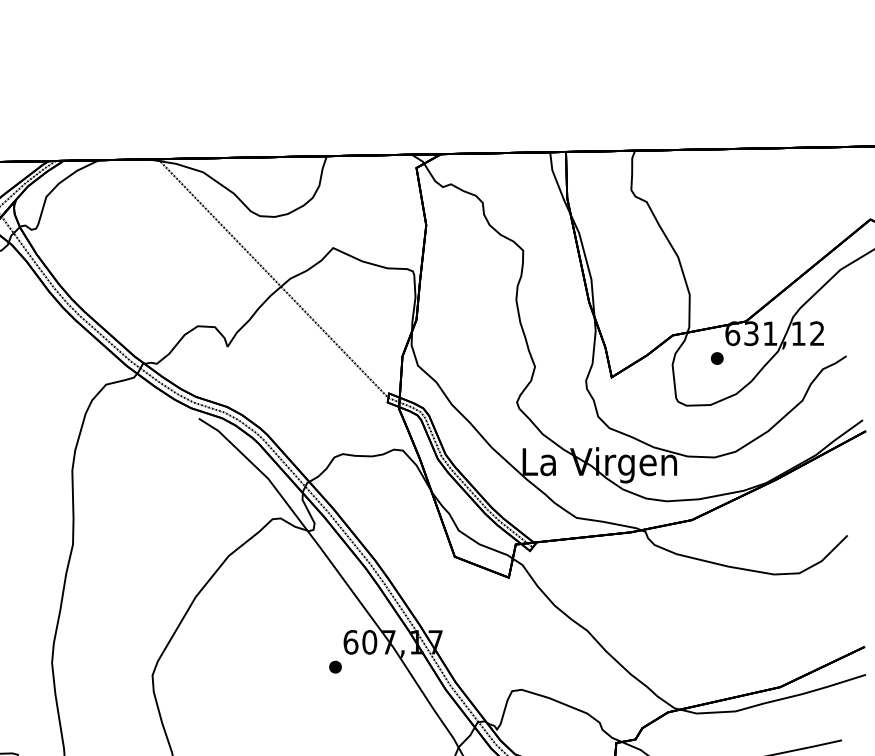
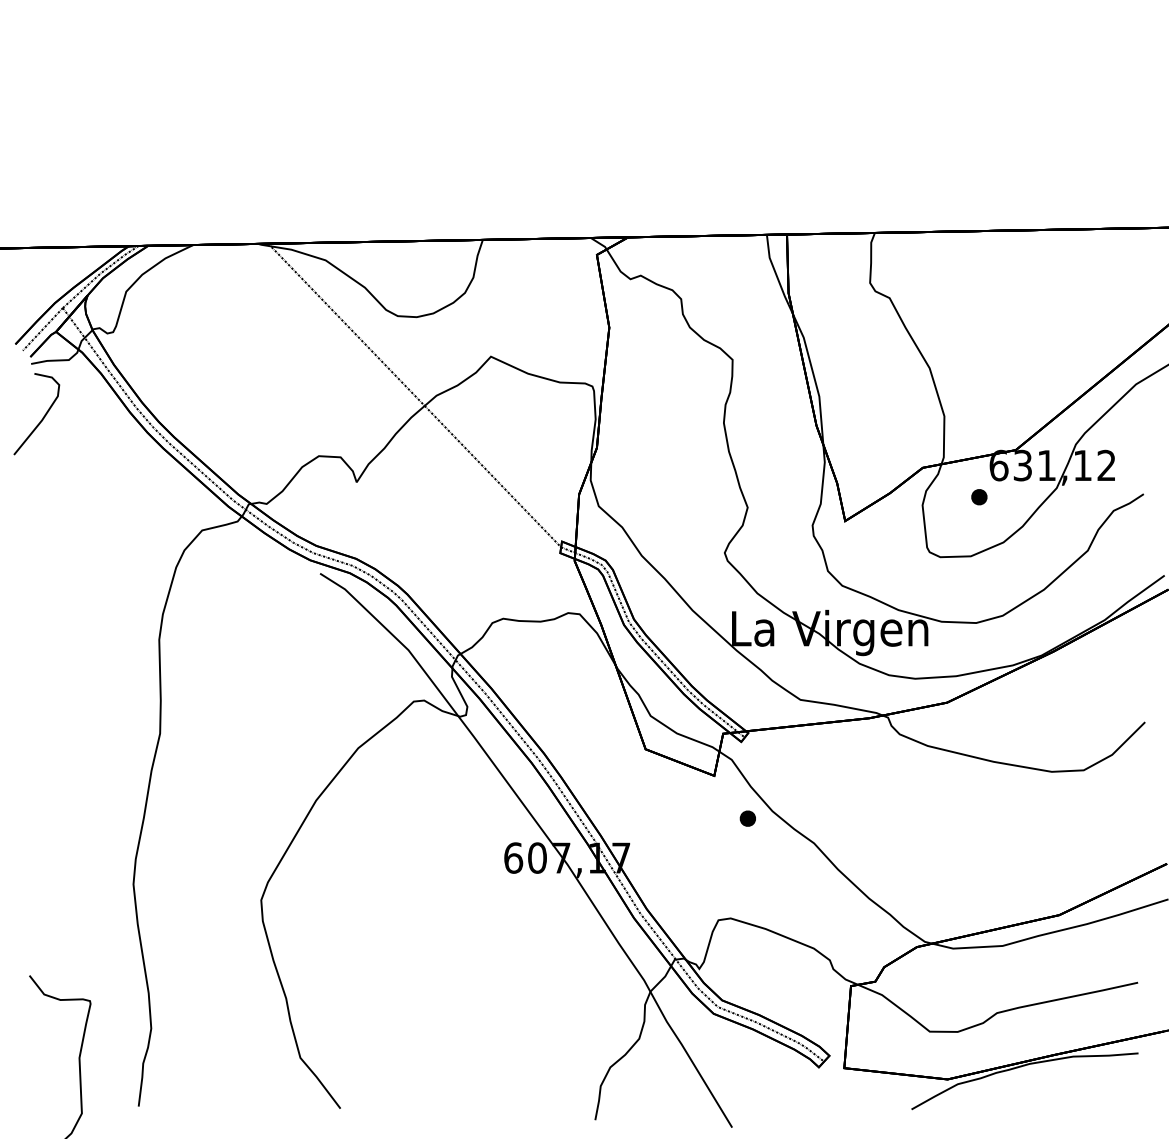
part: (335, 667) -> (747, 818), moved

